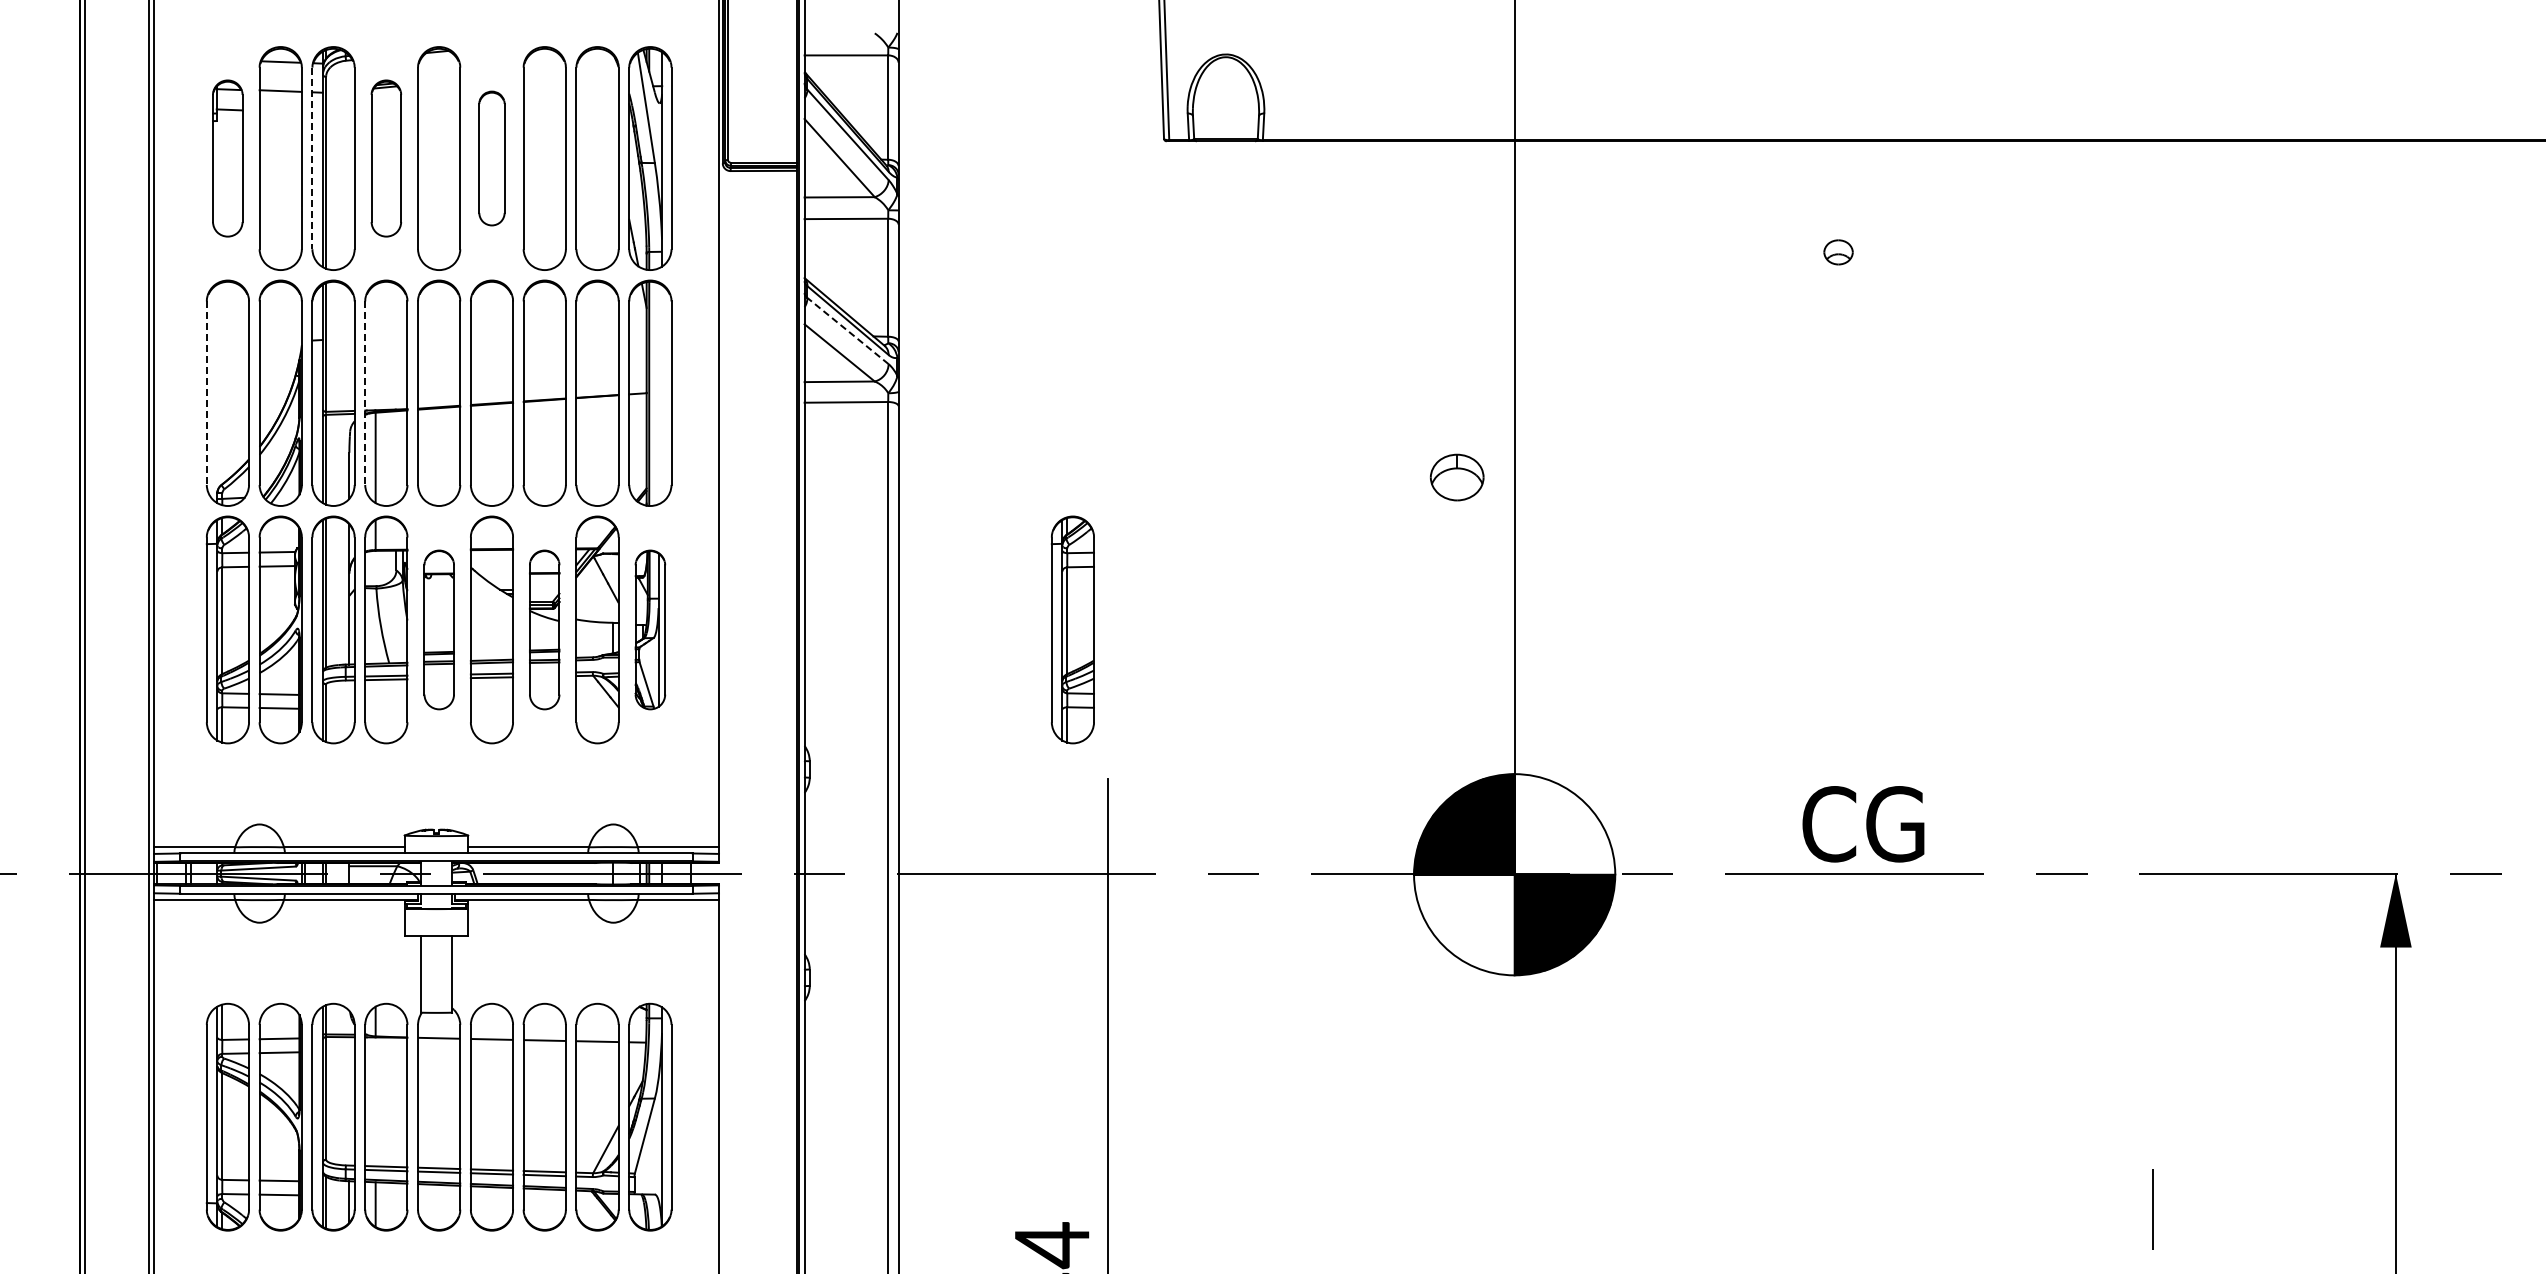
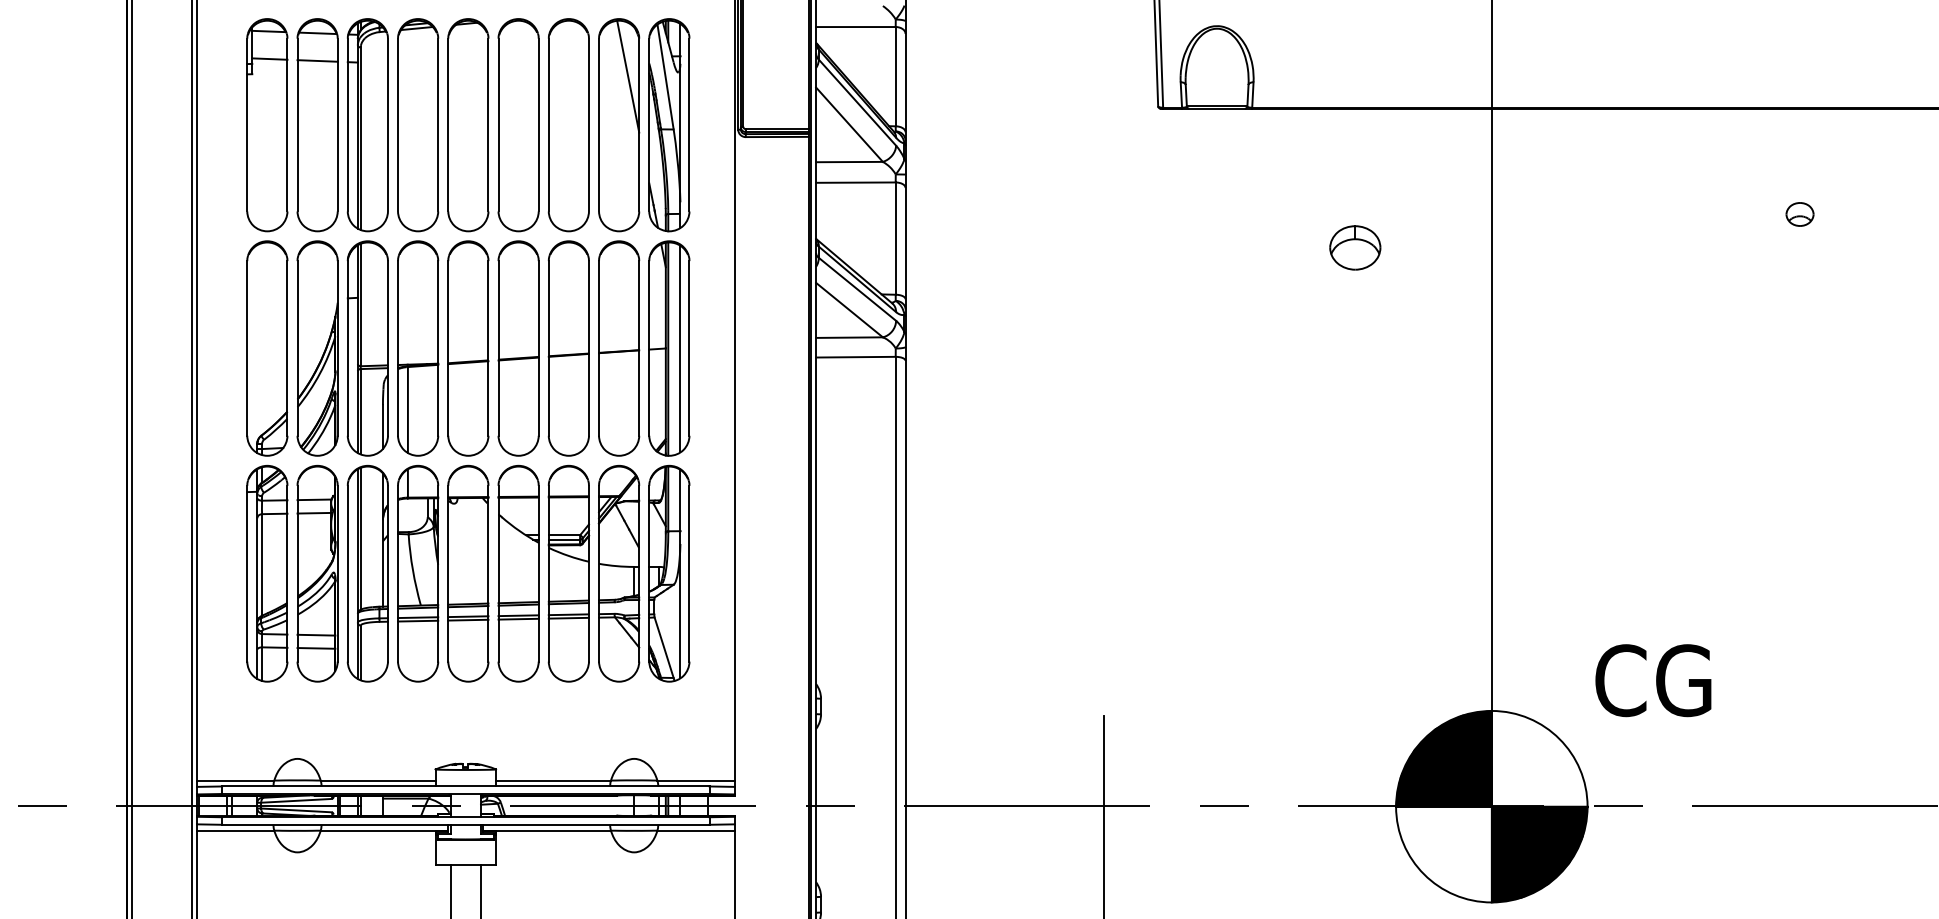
line: (606, 107) -> (627, 76), added
part: (227, 158) -> (266, 125), size x1.43
line: (312, 158) -> (347, 125), dashed -> solid
part: (386, 158) -> (418, 125), size x1.43
part: (491, 158) -> (518, 125), size x1.67
line: (847, 330) -> (856, 288), dashed -> solid
line: (206, 393) -> (246, 348), dashed -> solid
line: (365, 393) -> (398, 348), dashed -> solid
line: (662, 393) -> (680, 348), added
part: (1456, 477) -> (1354, 247), moved
part: (439, 629) -> (468, 573), size x1.43
part: (544, 629) -> (568, 573), size x1.43
part: (650, 629) -> (669, 573), size x1.43
part: (1072, 629) -> (1071, 573), removed
text: (1863, 824) -> (1653, 680), moved

